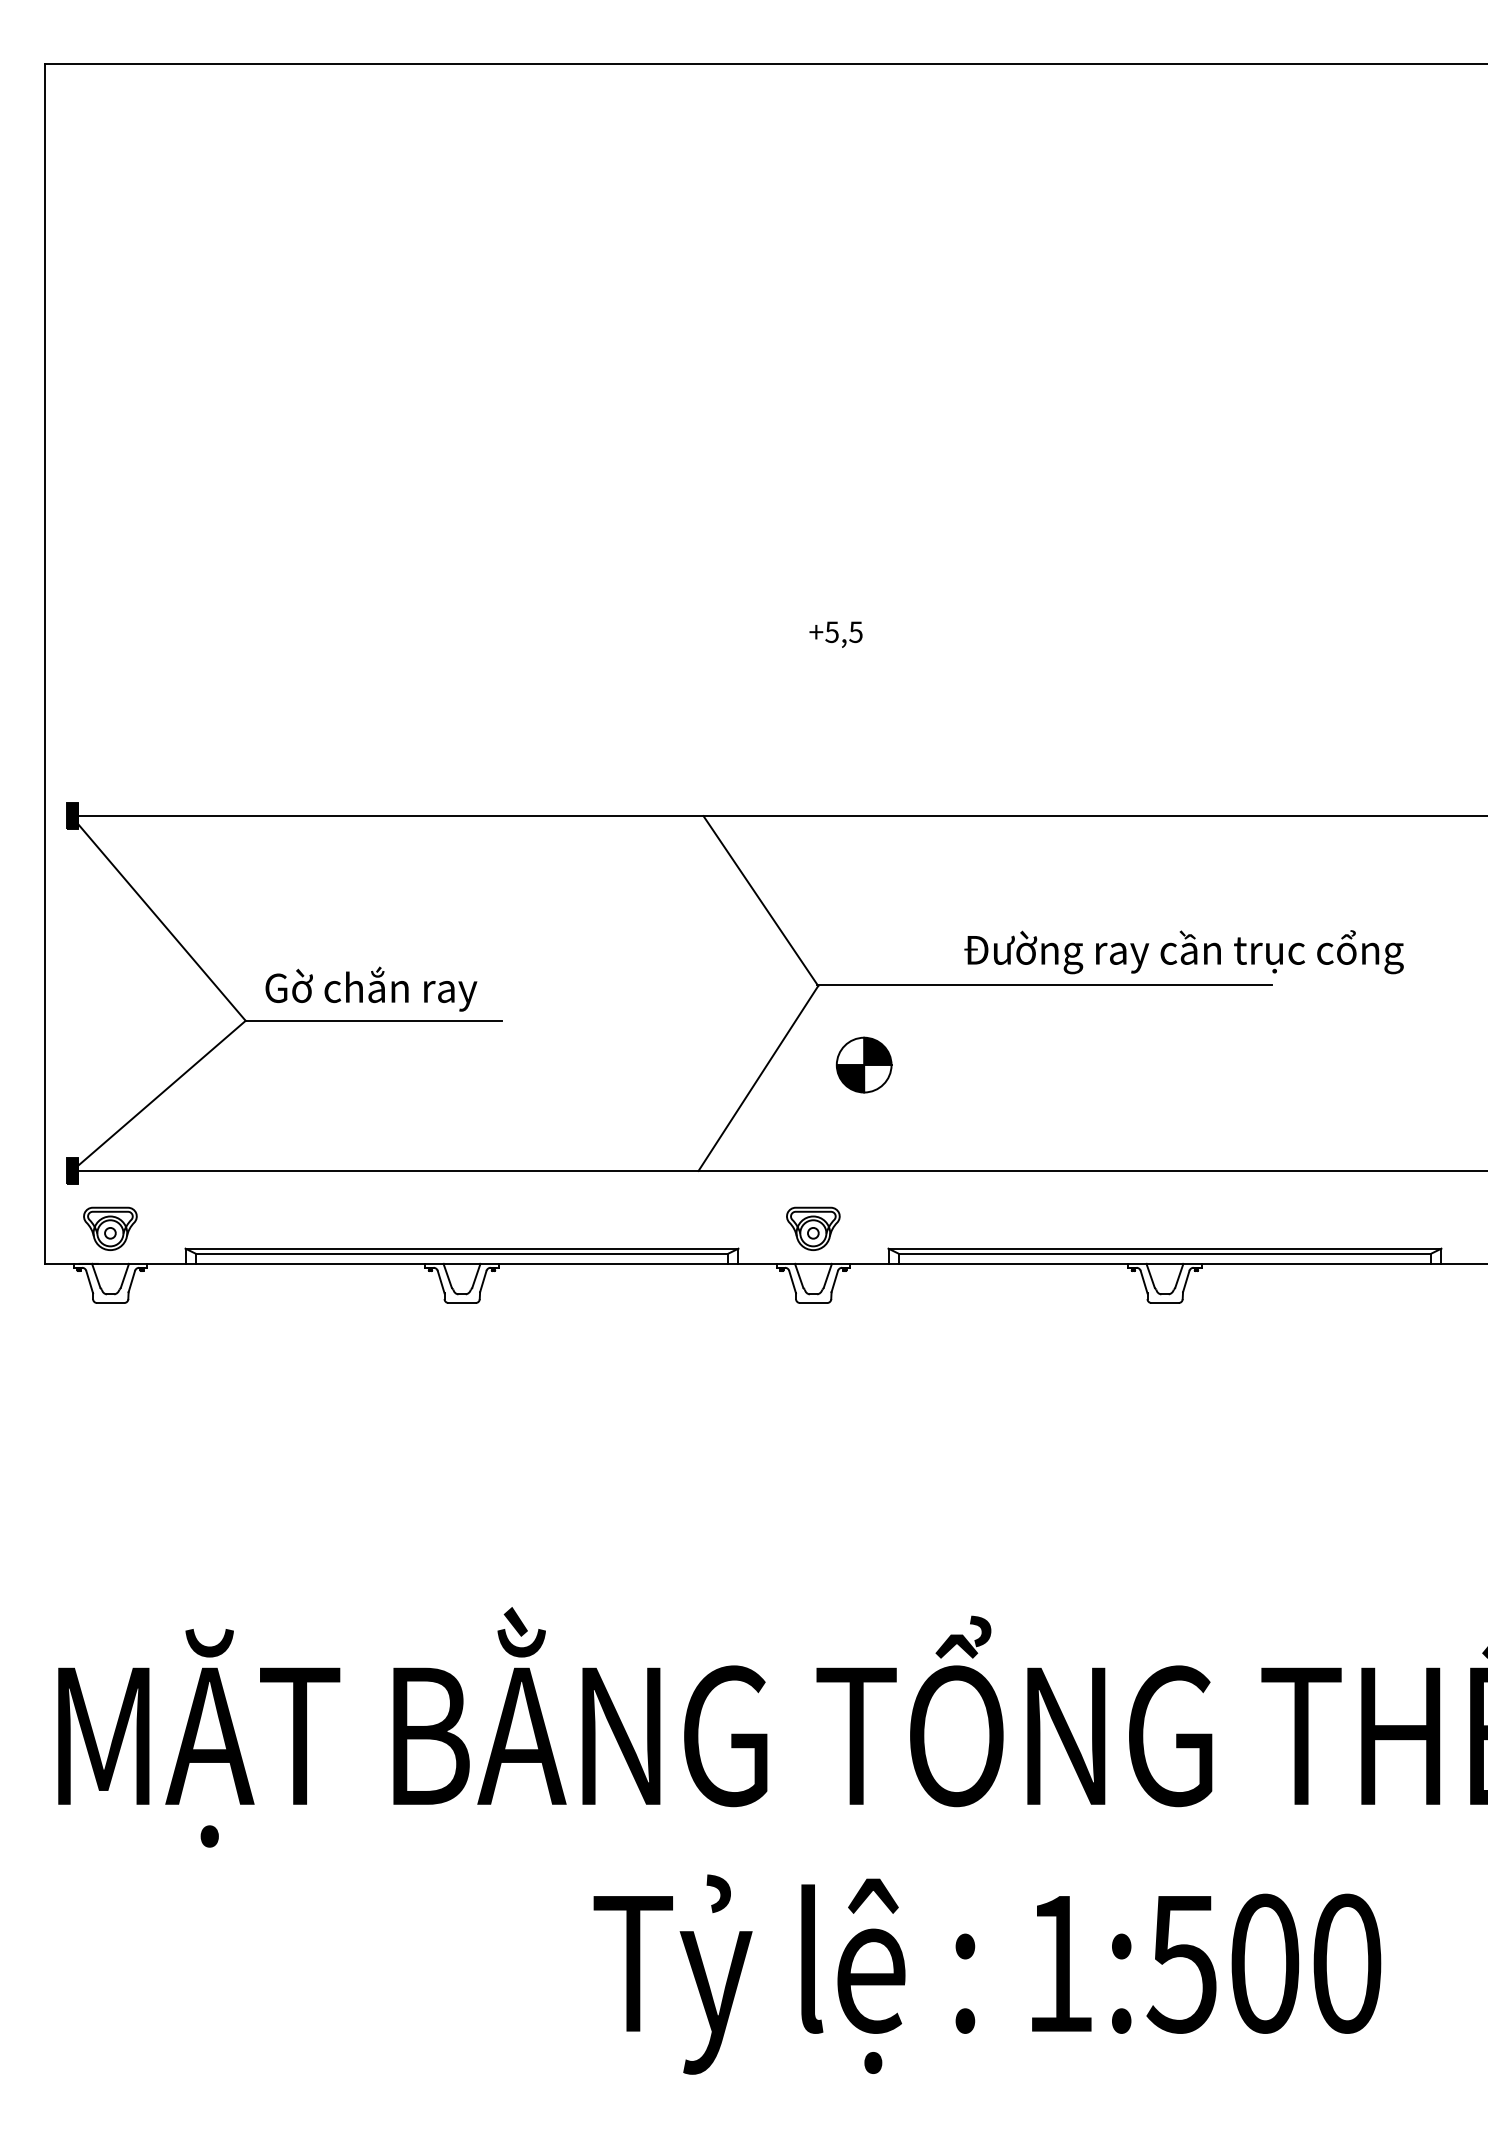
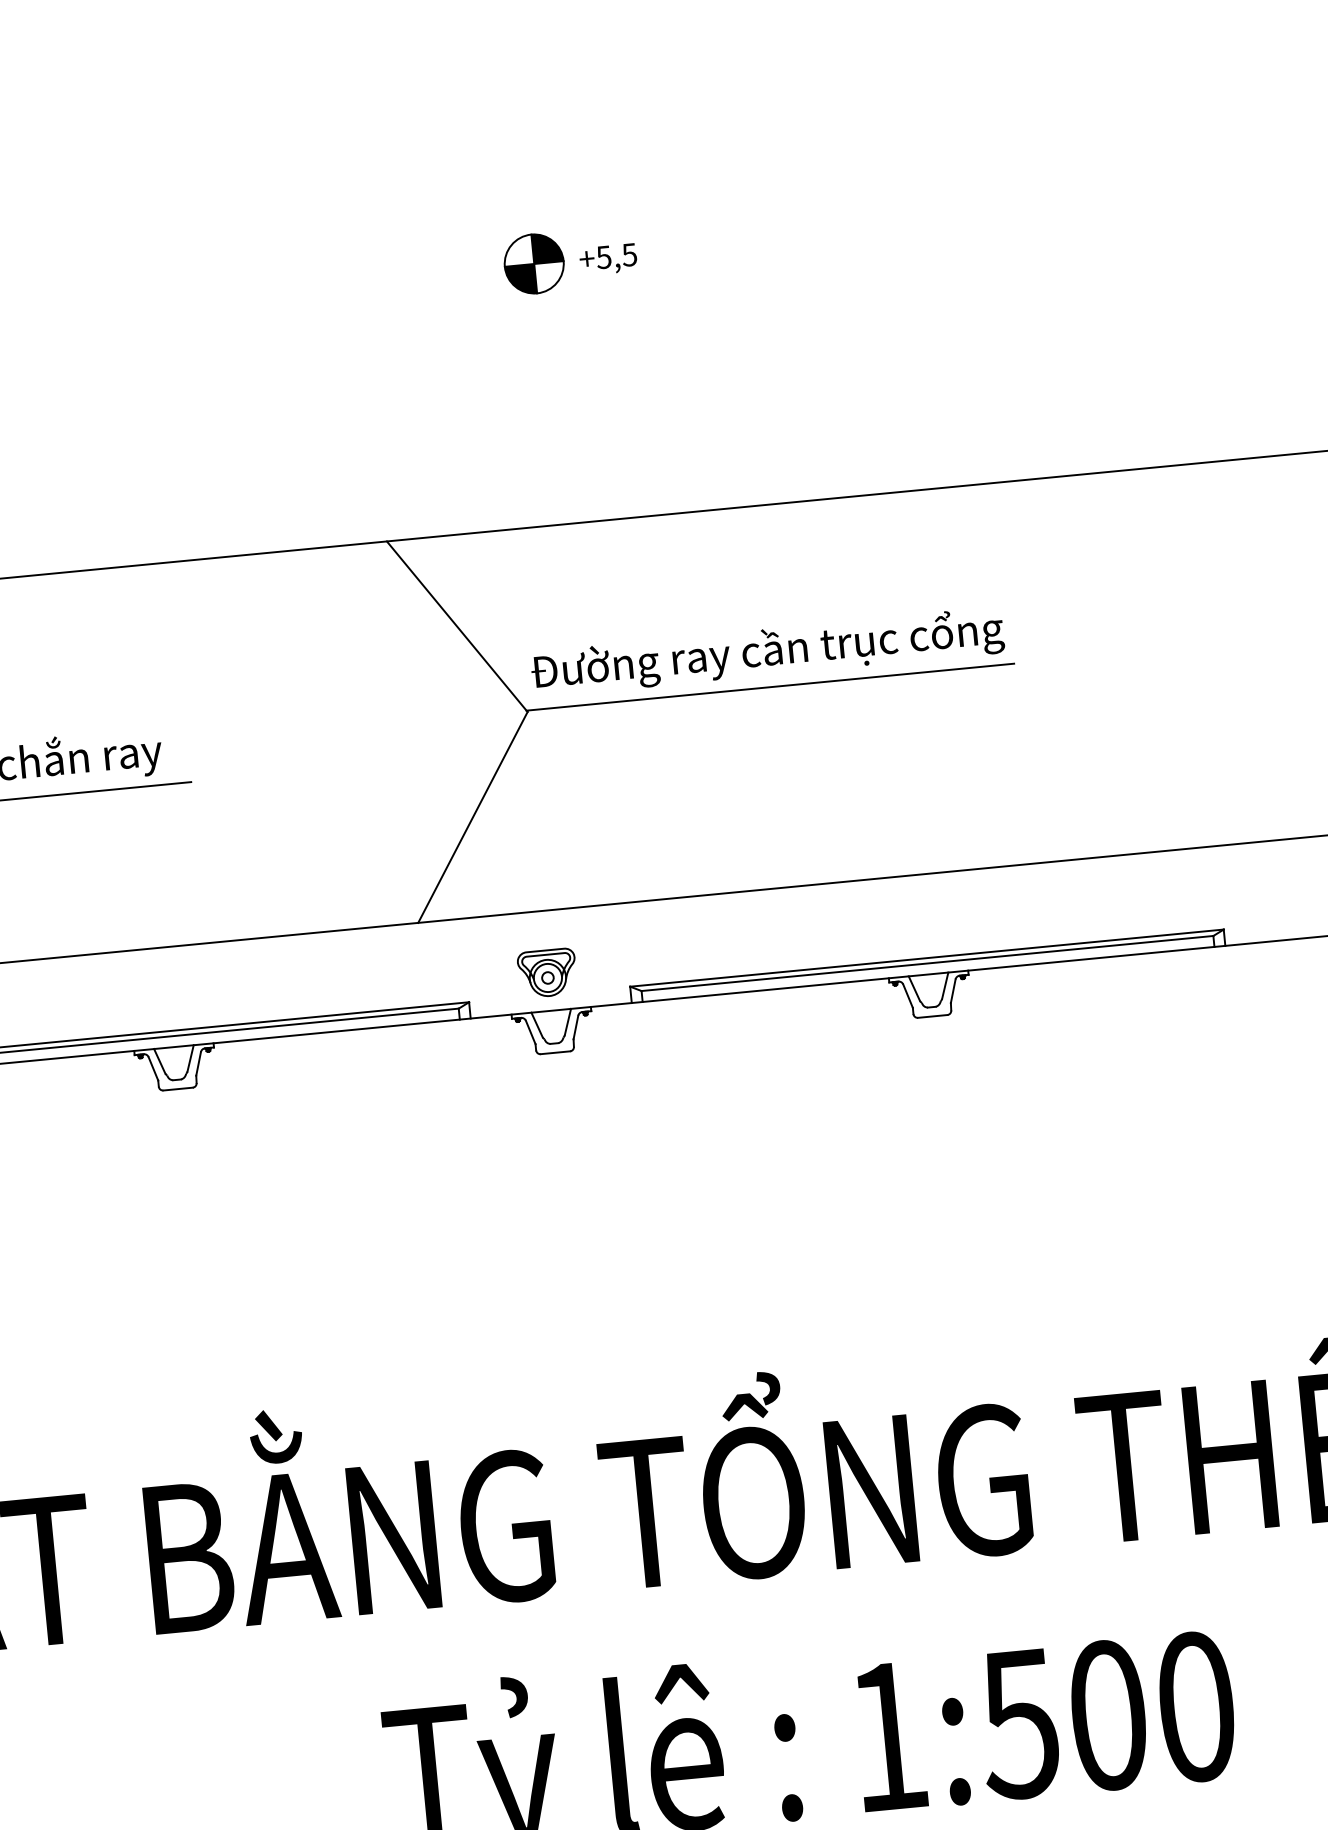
text: (835, 634) -> (607, 259), moved
text: (1183, 952) -> (767, 652), moved
part: (863, 1064) -> (533, 263), moved

